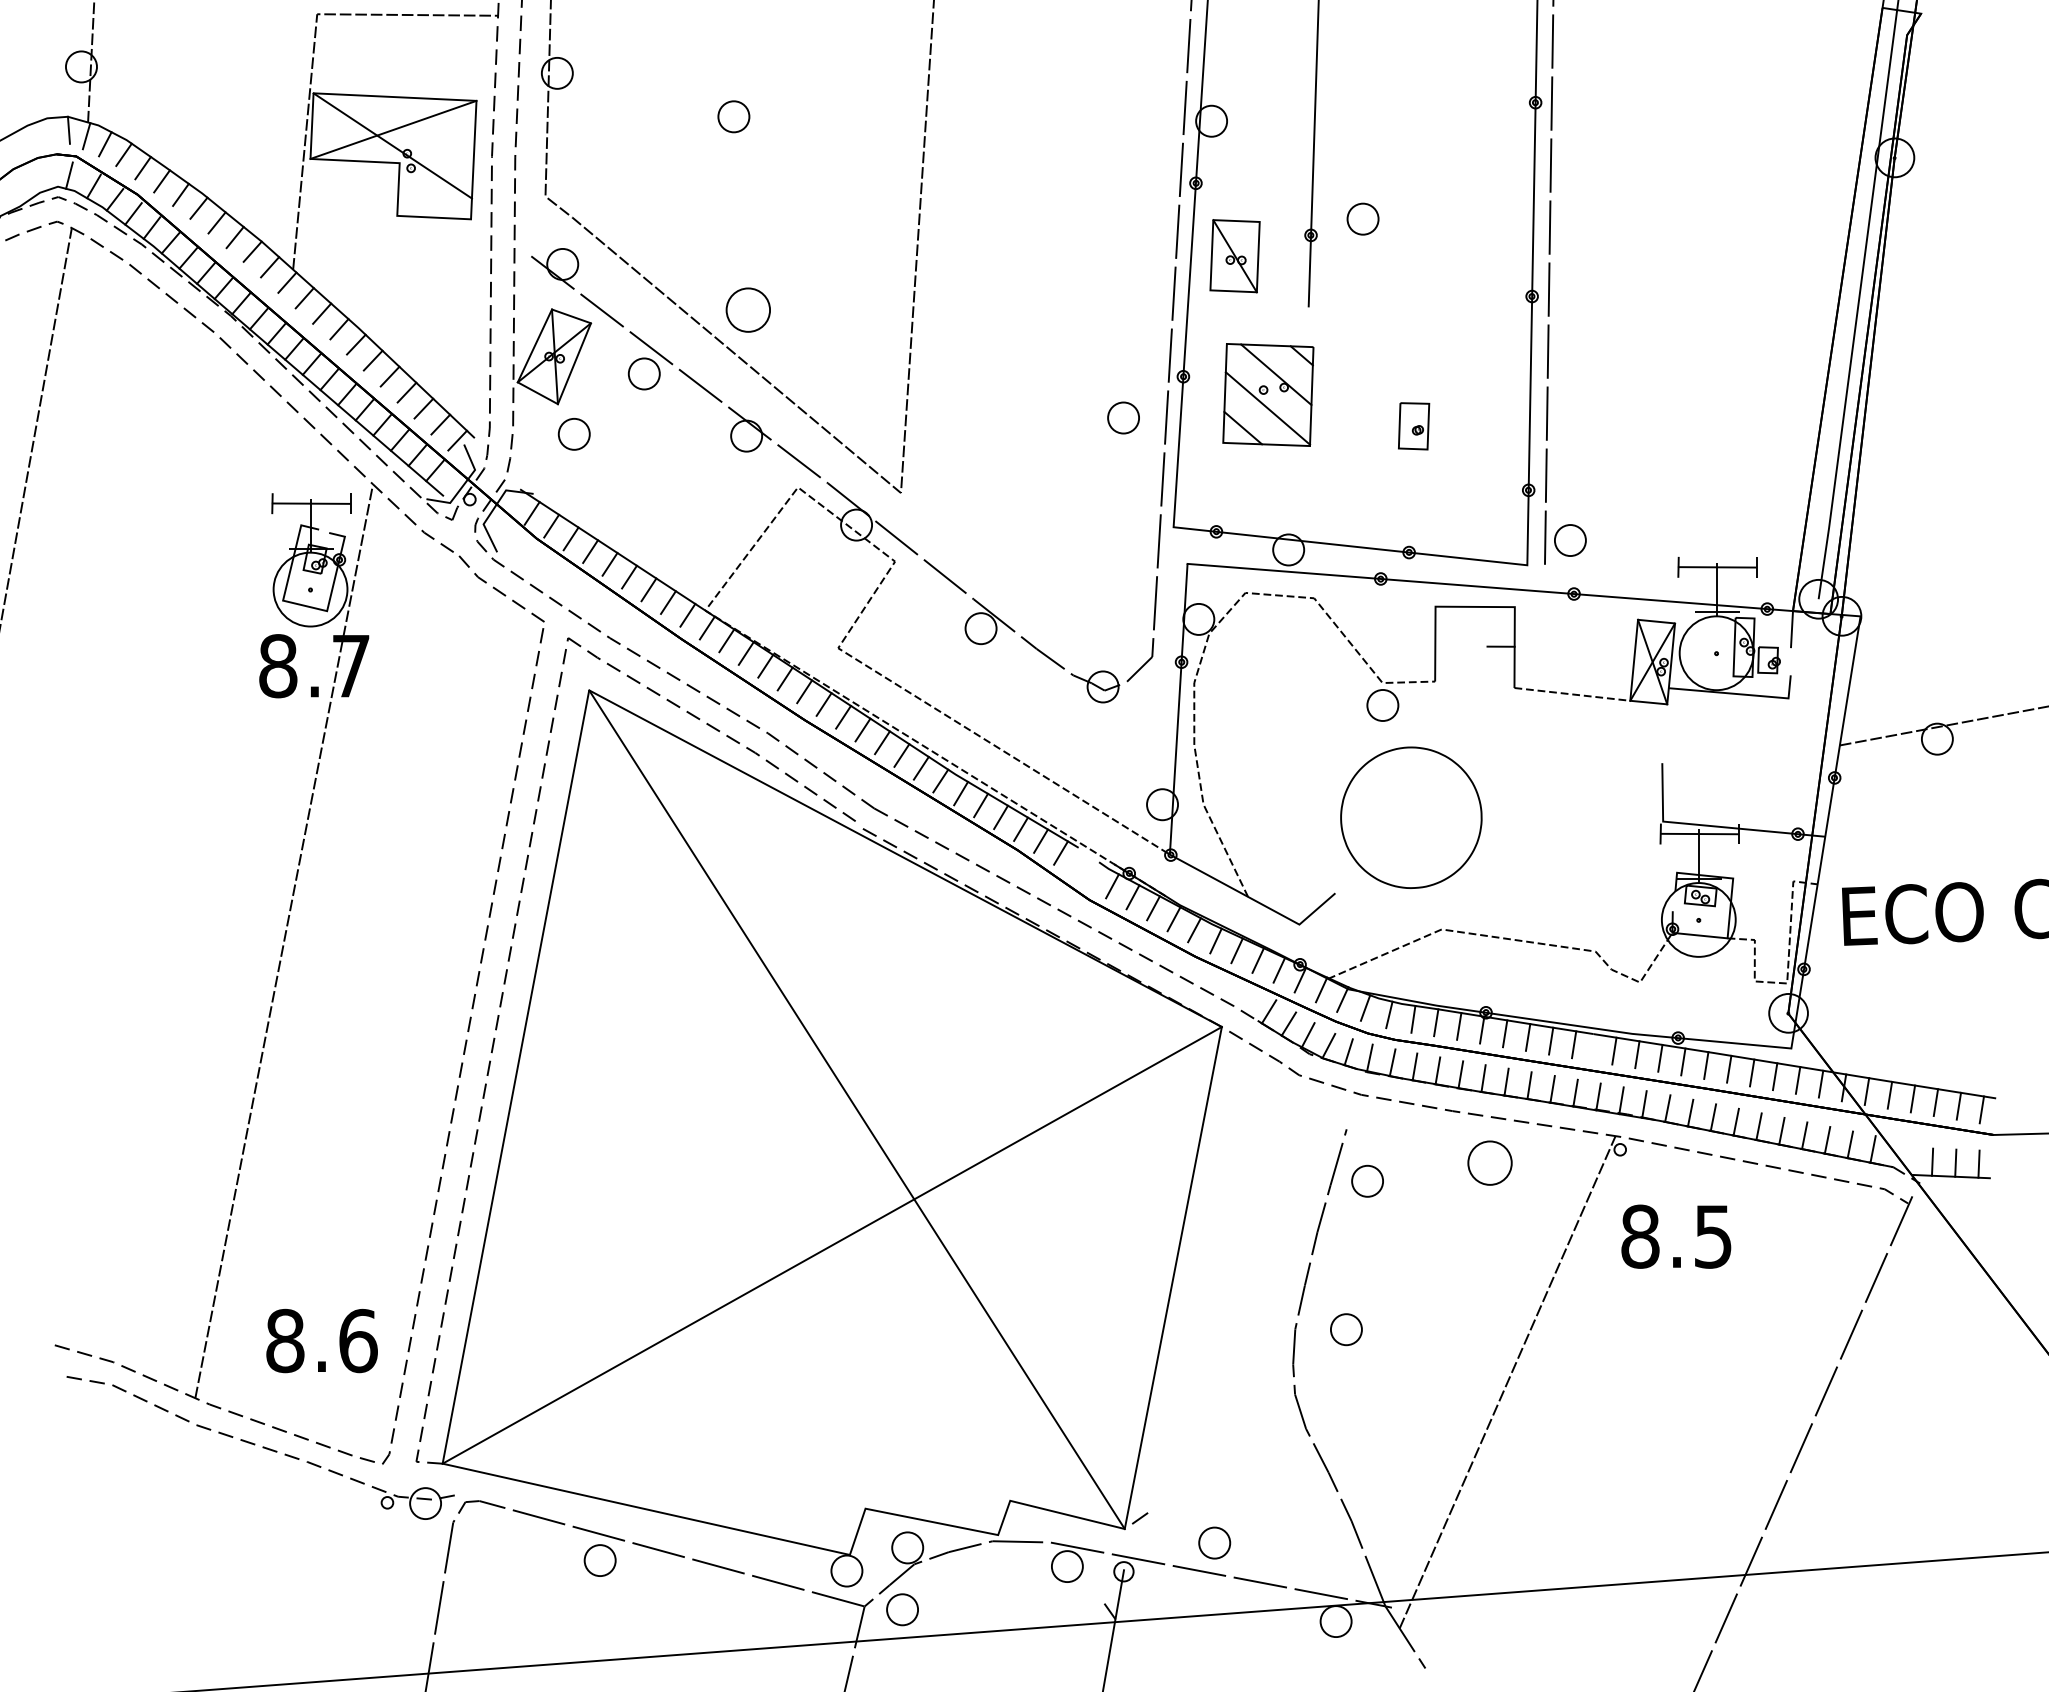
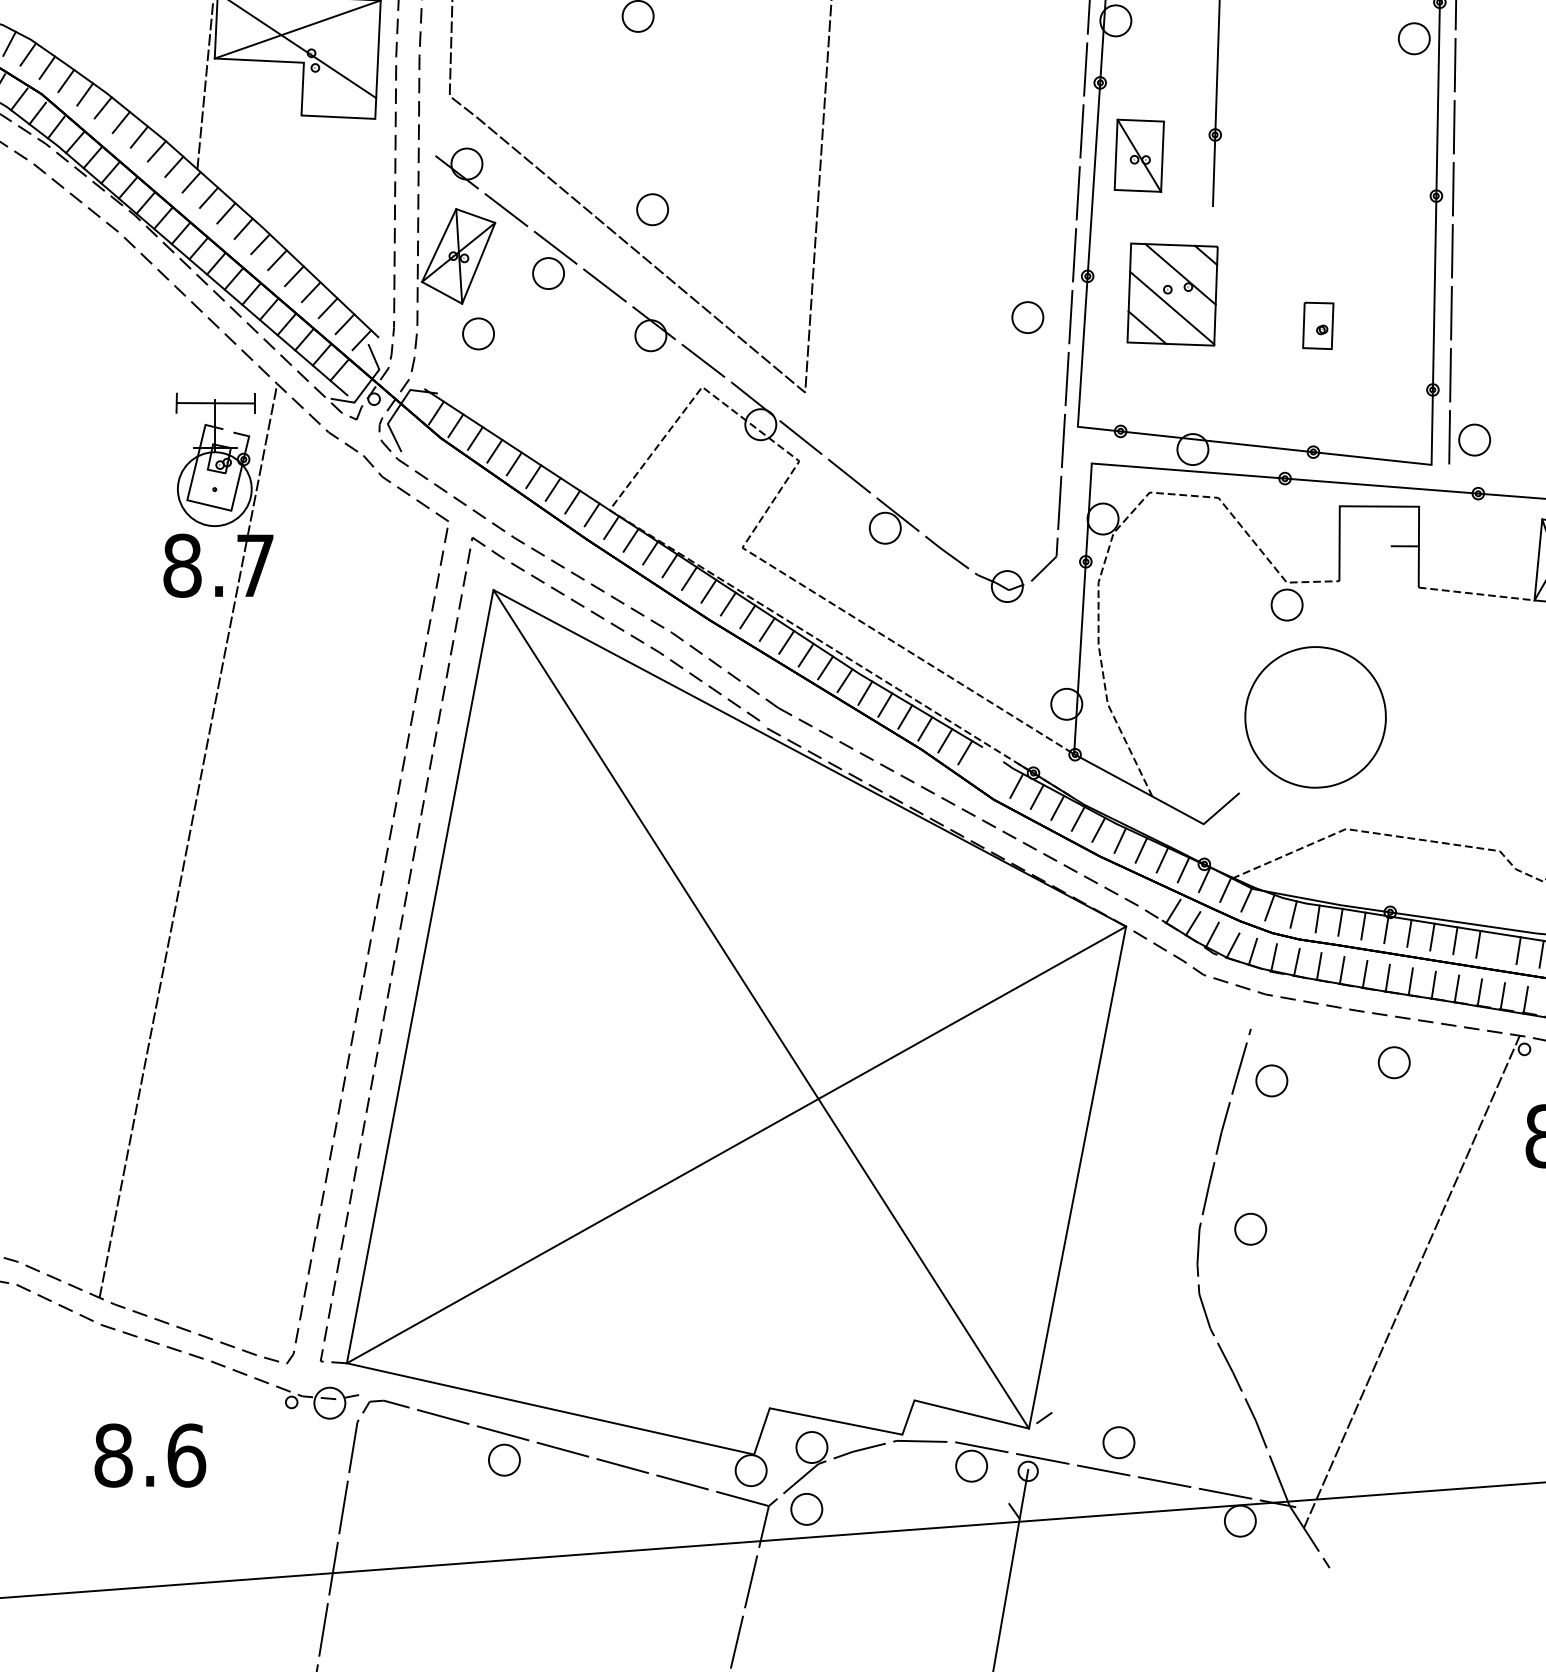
part: (1362, 218) -> (1413, 38), moved
part: (748, 309) -> (652, 209), size x0.71
part: (1489, 1162) -> (1393, 1062), size x0.71
text: (321, 1340) -> (149, 1455), moved

